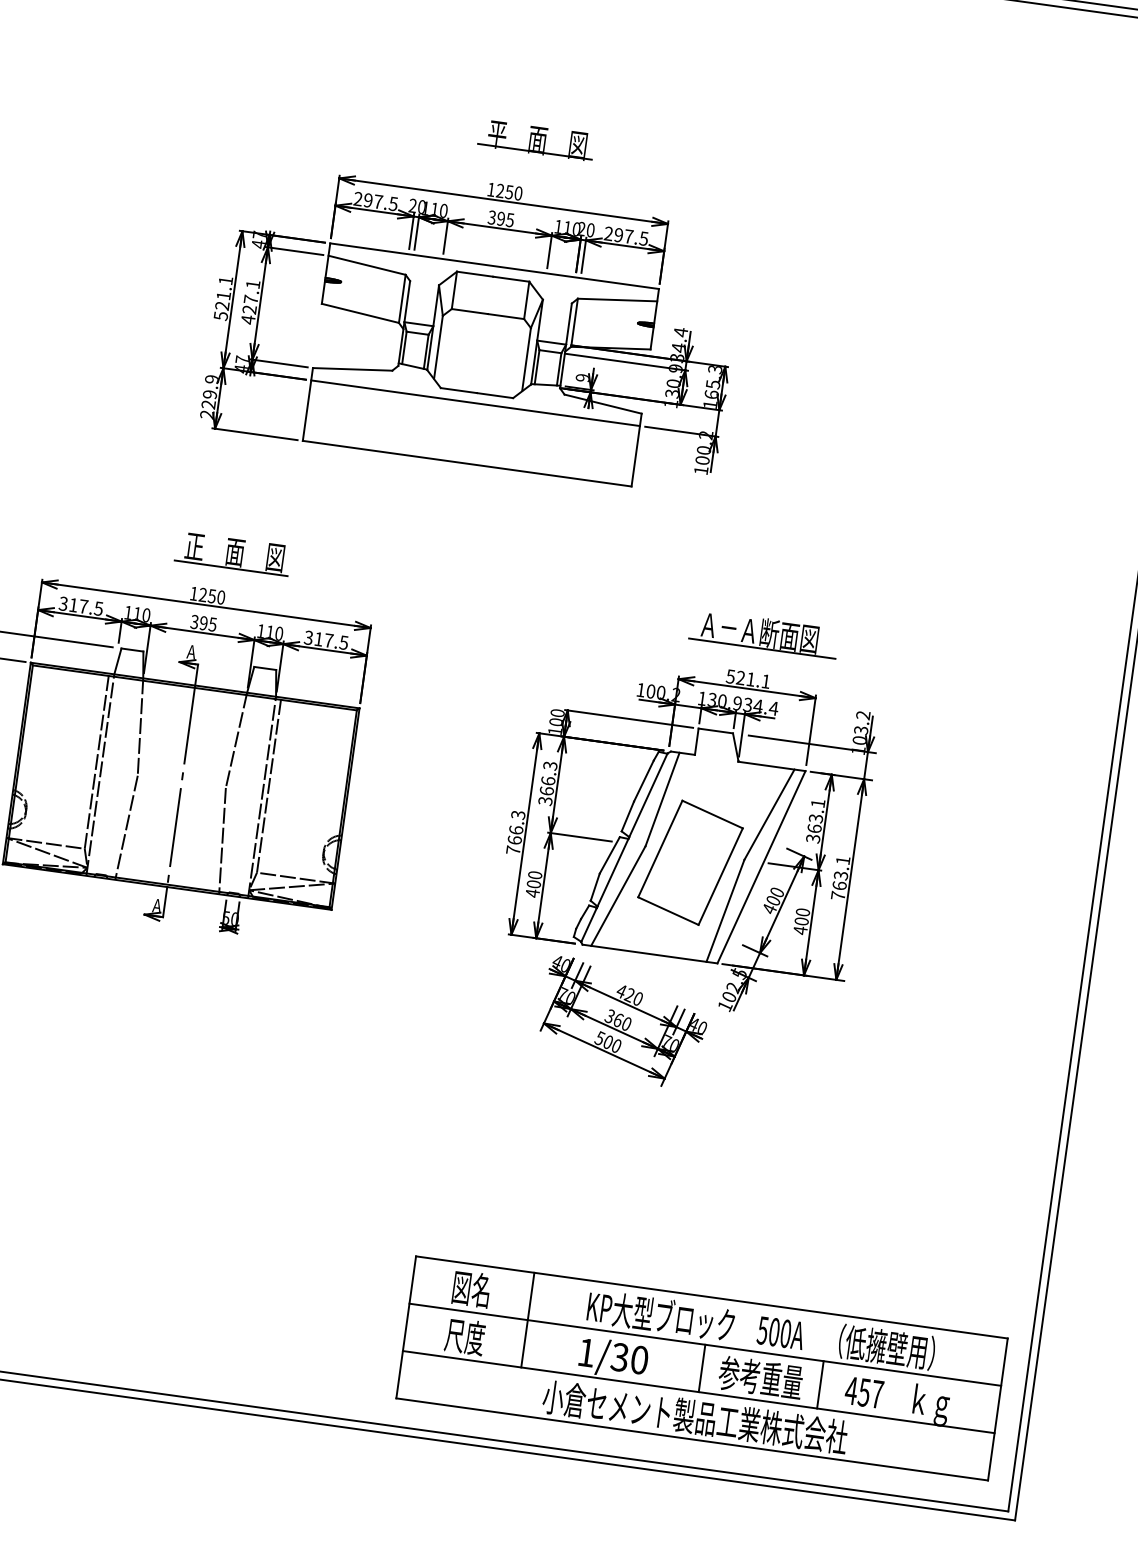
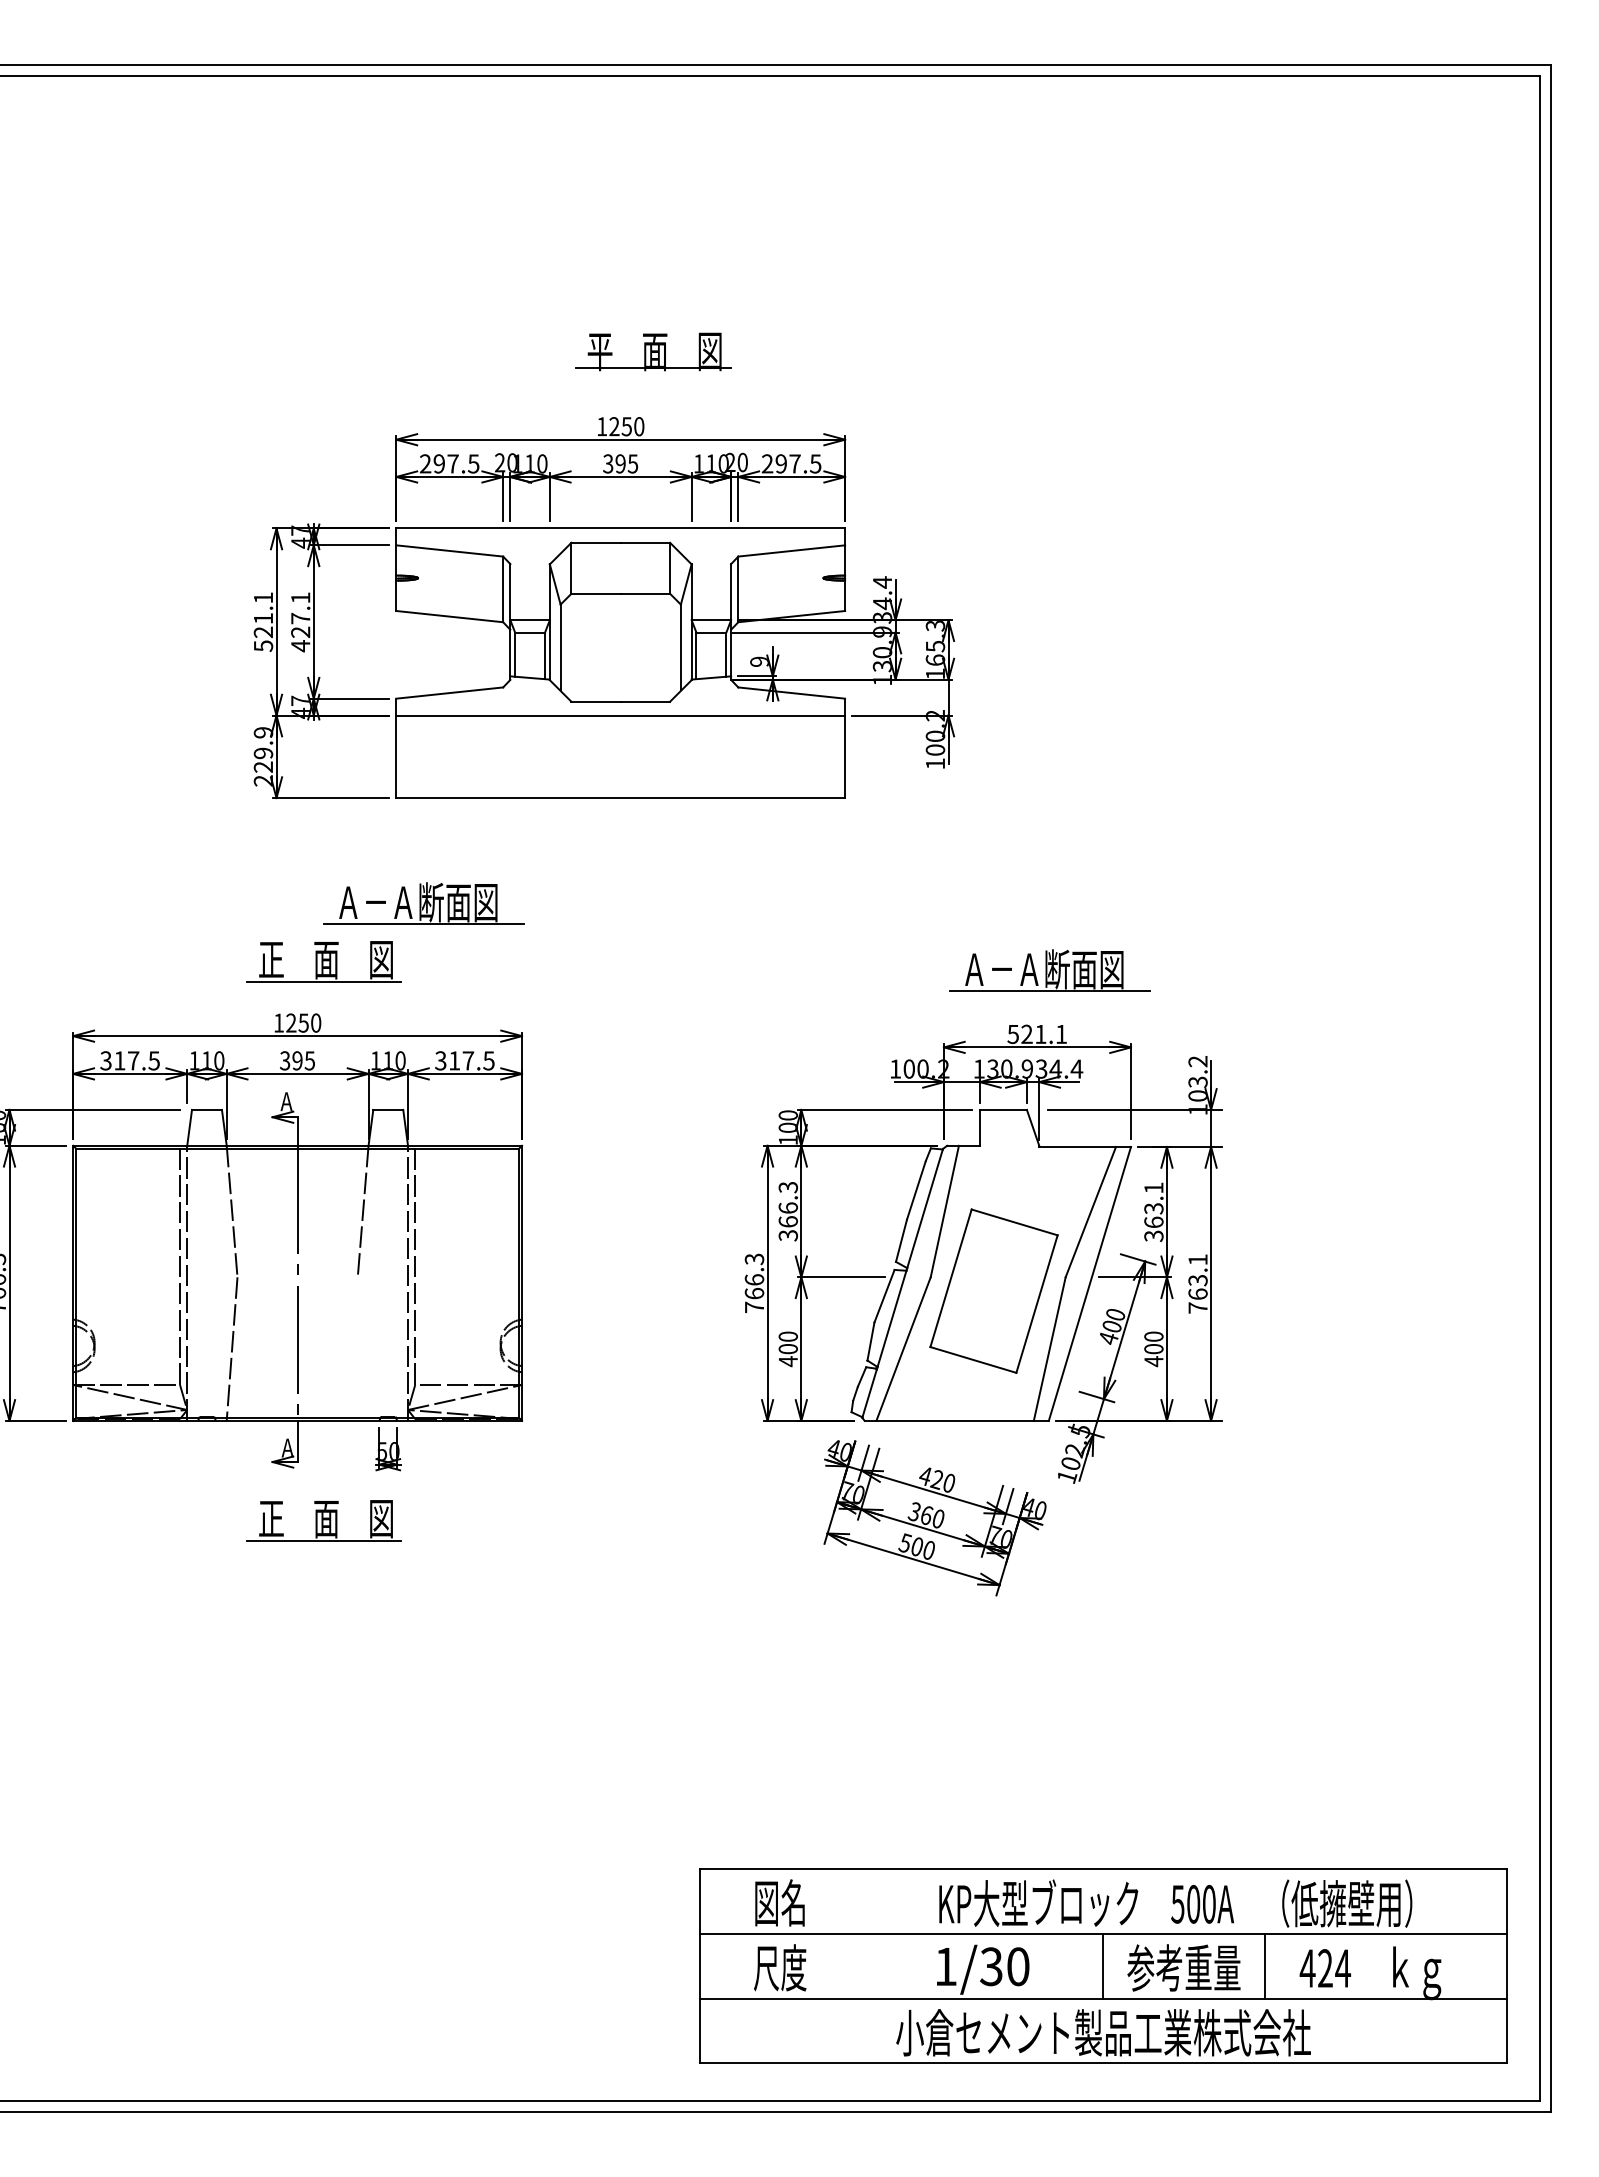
part: (312, 520) -> (423, 903), added
line: (222, 840) -> (362, 1348), removed
part: (176, 962) -> (323, 1520), added
line: (528, 1319) -> (861, 1933), removed
text: (871, 1393) -> (1334, 1968), 457 -> 424

